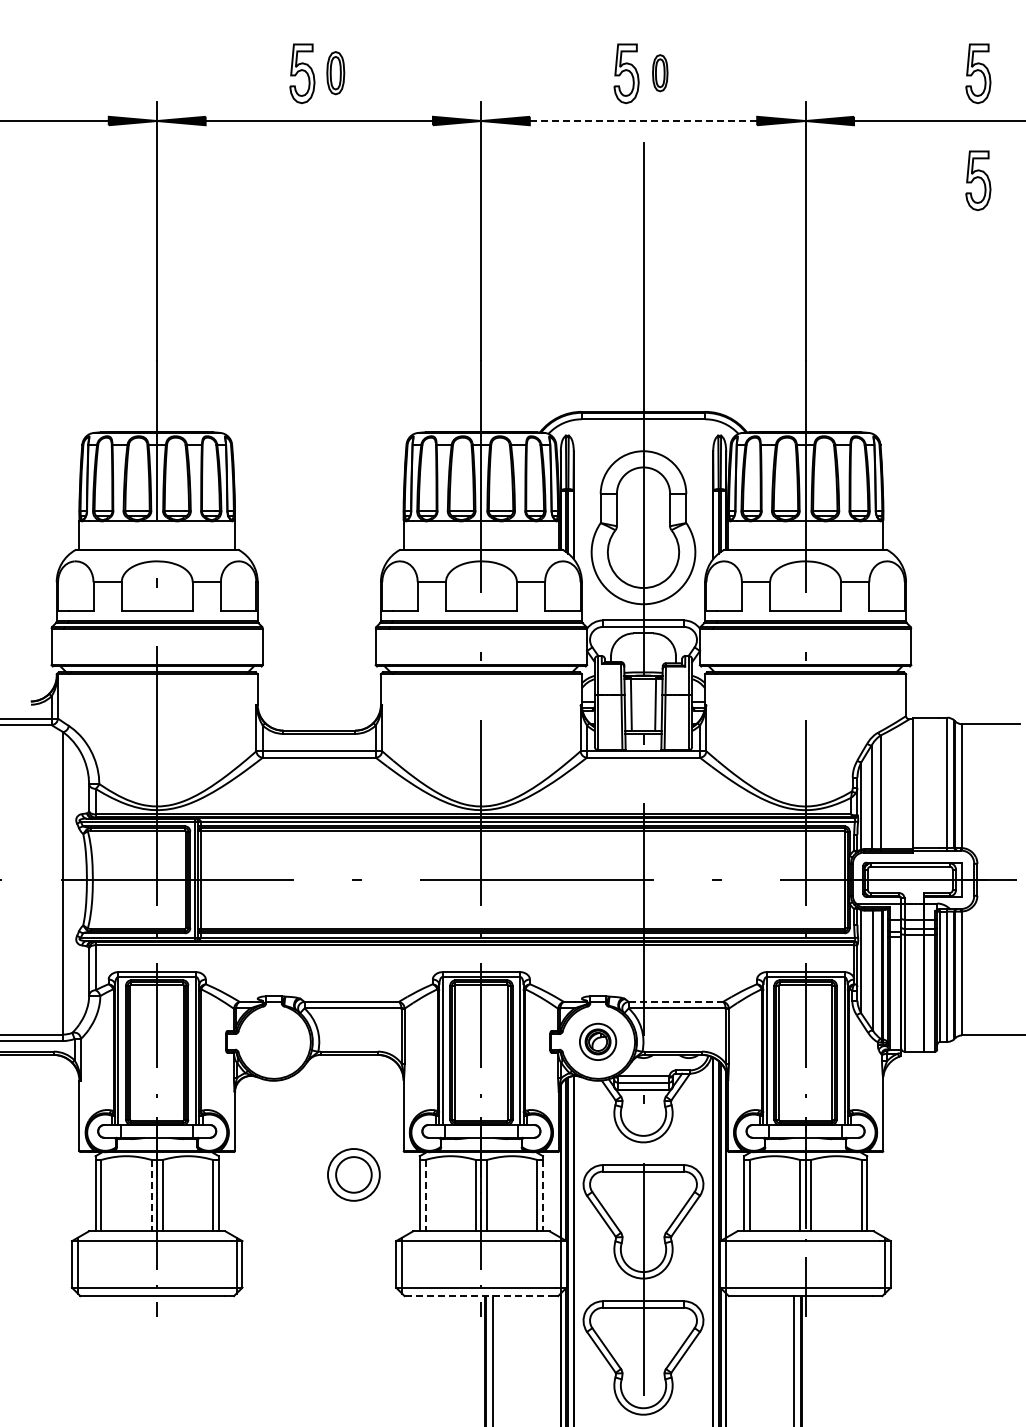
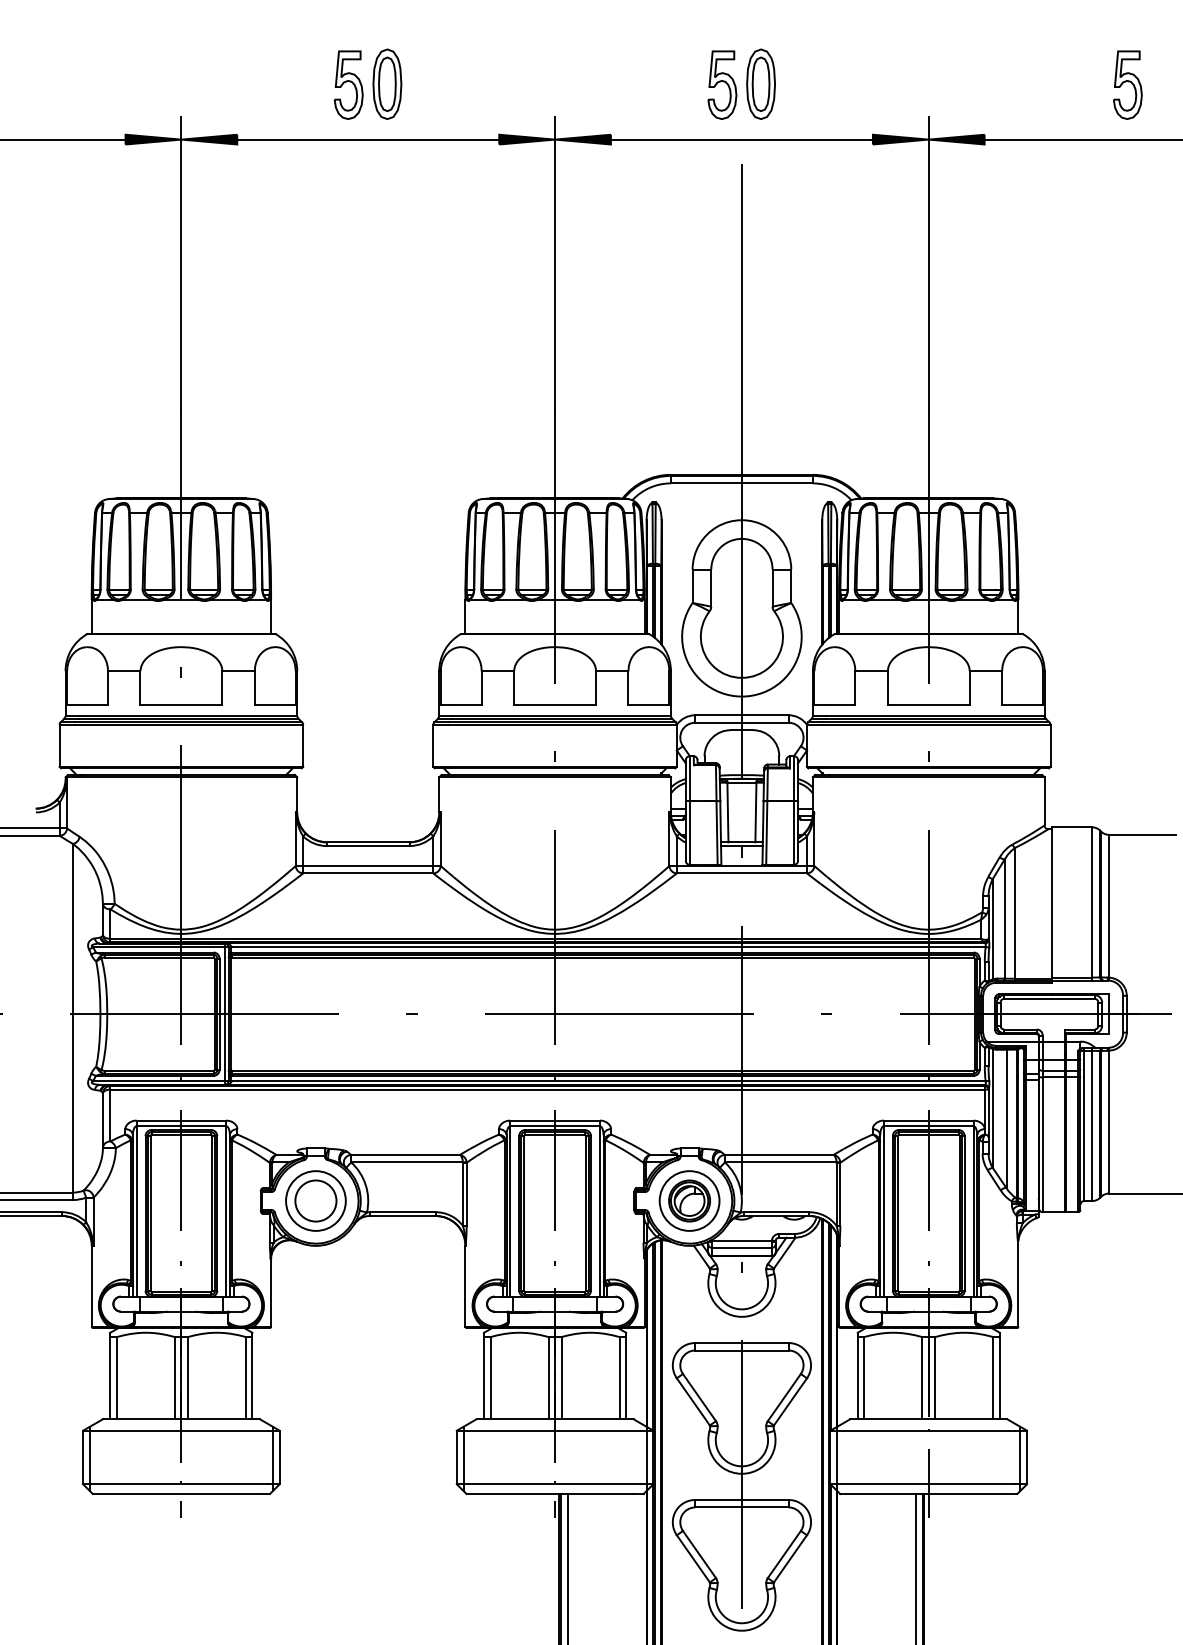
part: (335, 73) -> (386, 84), size x1.43
part: (660, 73) -> (761, 84), size x1.67
line: (643, 121) -> (741, 140), dashed -> solid
part: (978, 180) -> (1128, 208), removed
line: (676, 1001) -> (779, 1154), dashed -> solid
part: (597, 1041) -> (688, 1200), size x1.43
part: (353, 1174) -> (315, 1200), moved
line: (151, 1195) -> (174, 1378), dashed -> solid
line: (425, 1195) -> (490, 1378), dashed -> solid
line: (543, 1195) -> (626, 1378), dashed -> solid
line: (477, 1296) -> (550, 1494), dashed -> solid

